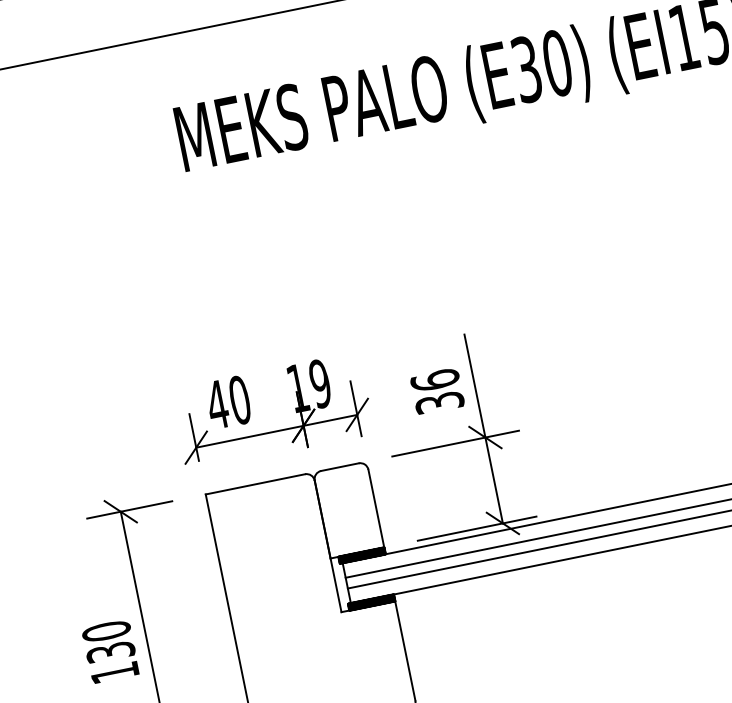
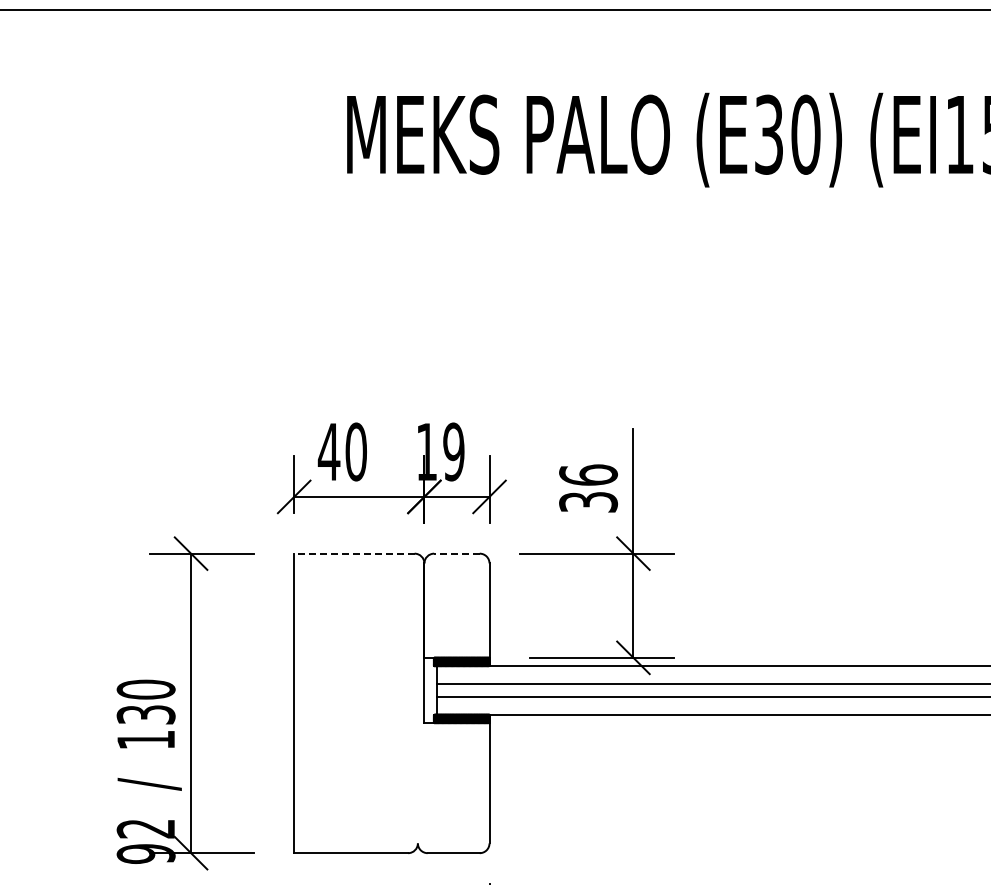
line: (339, 467) -> (456, 553), solid -> dashed
line: (254, 484) -> (353, 553), solid -> dashed

